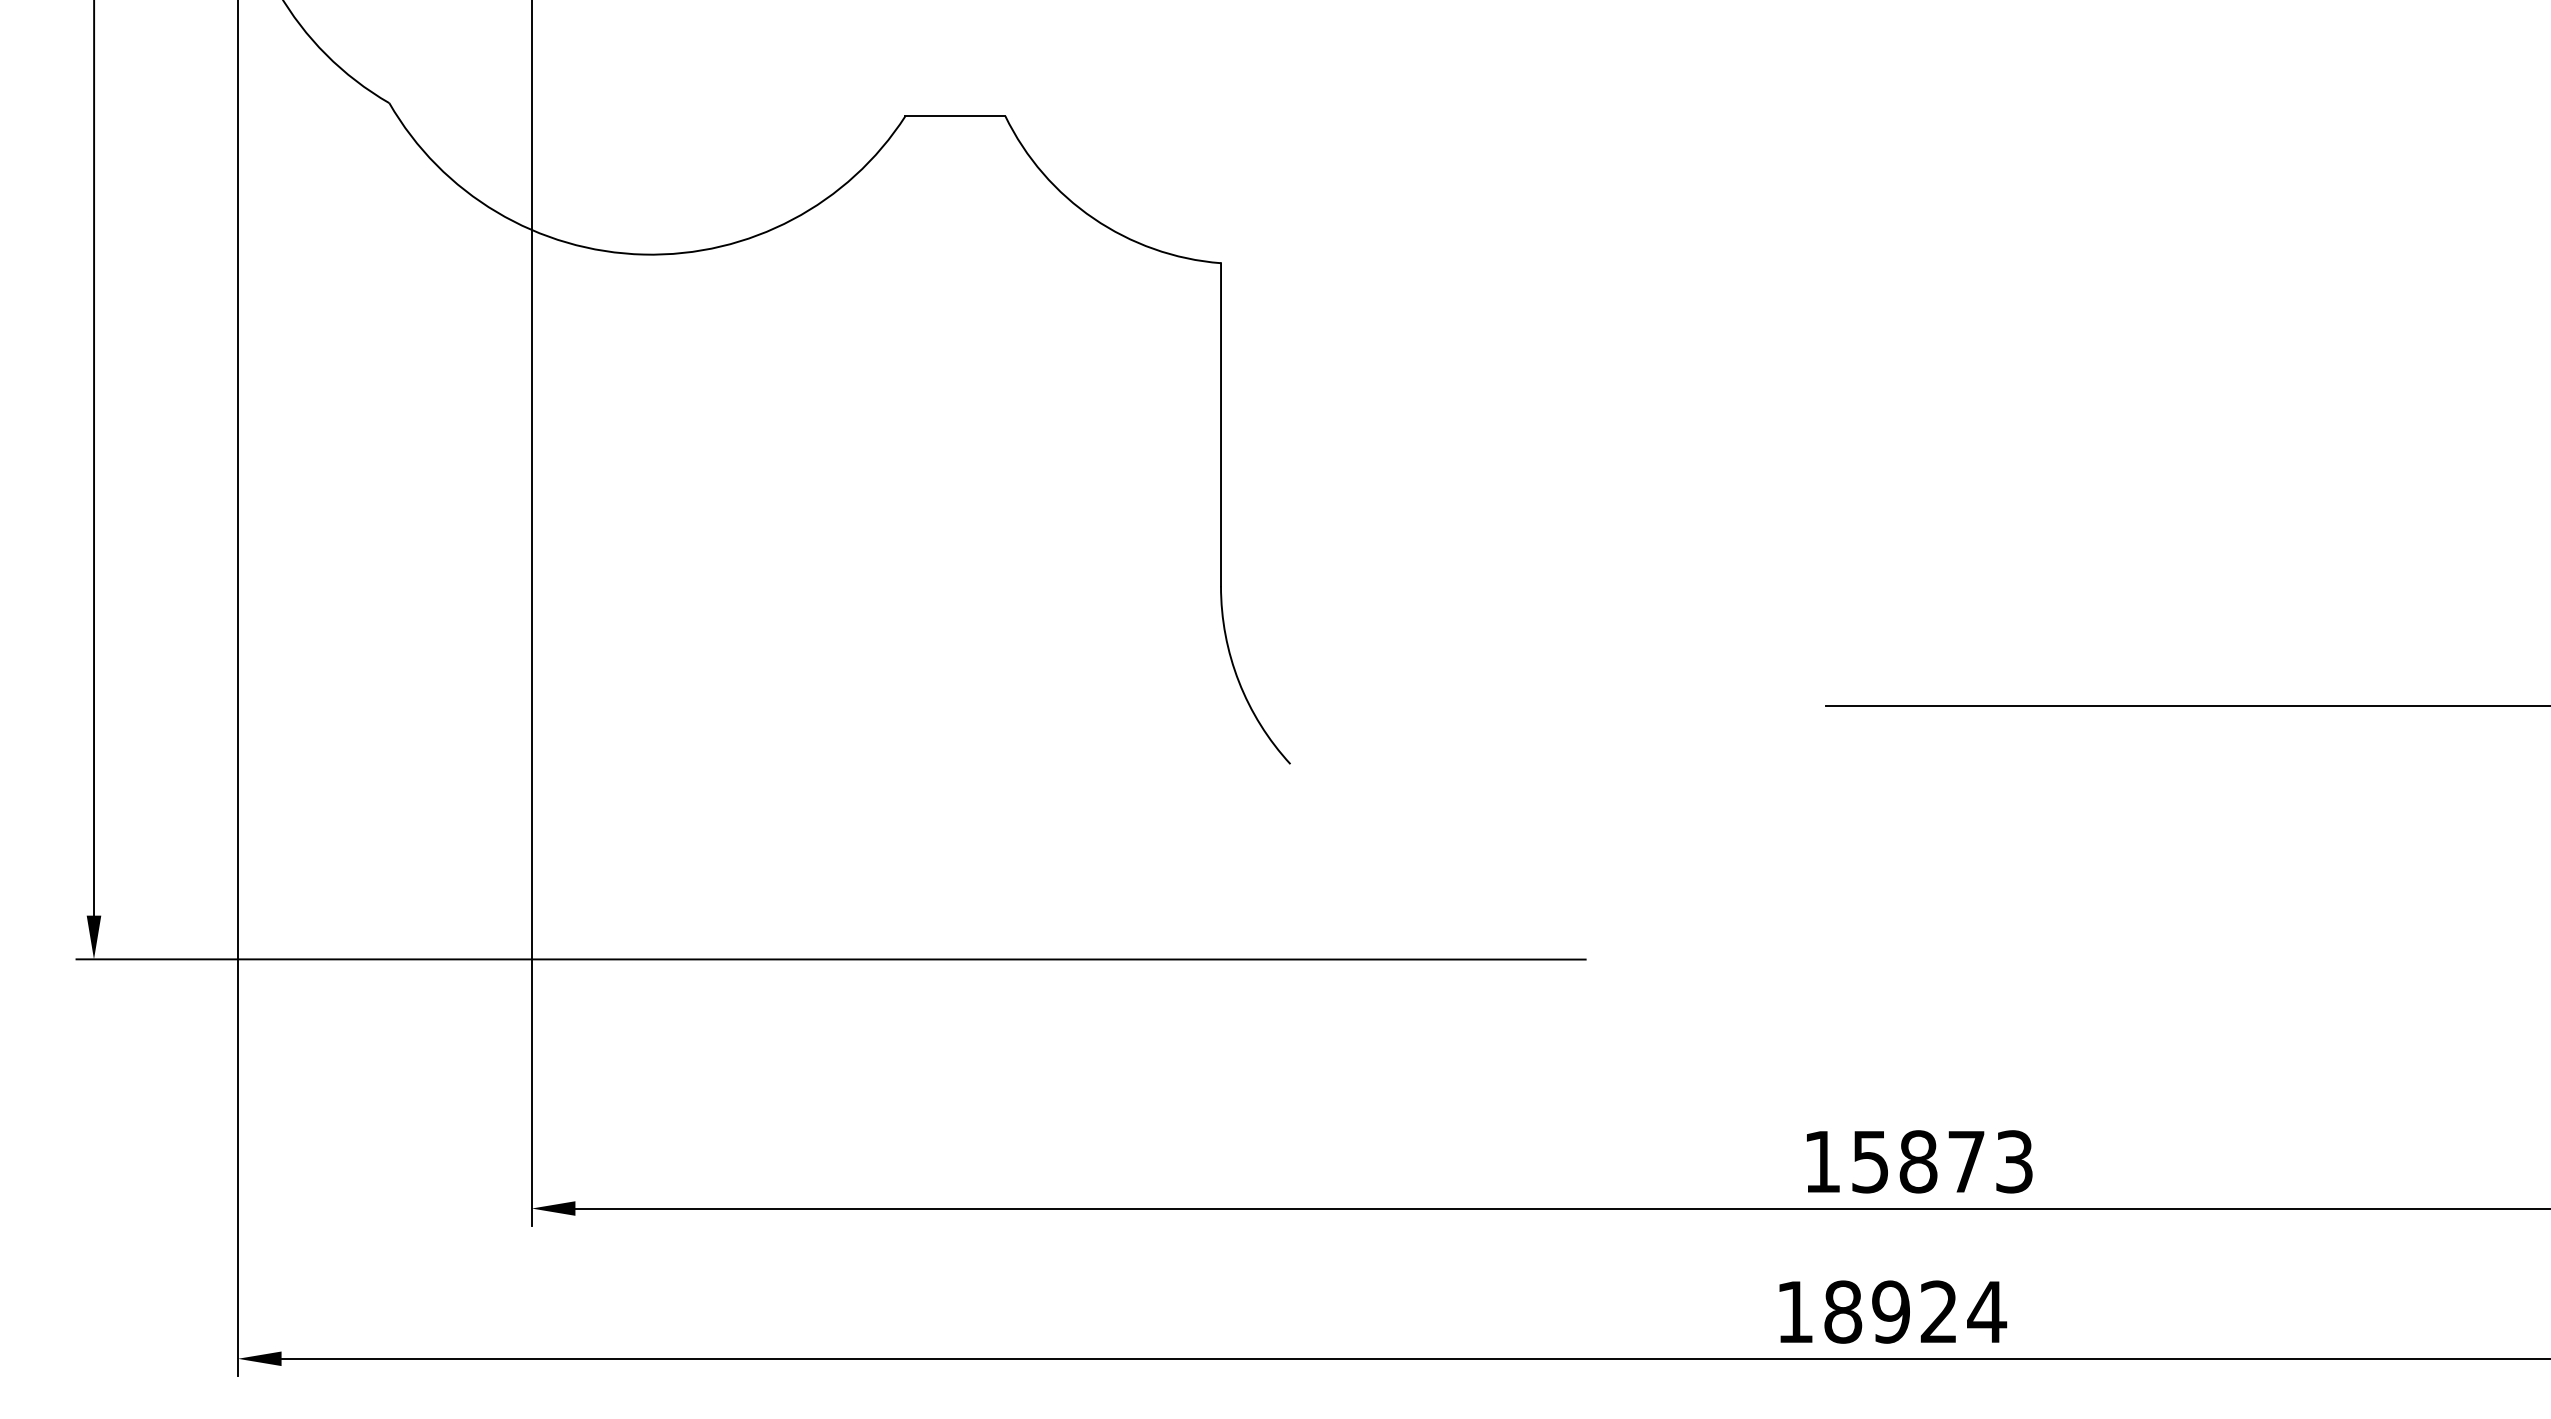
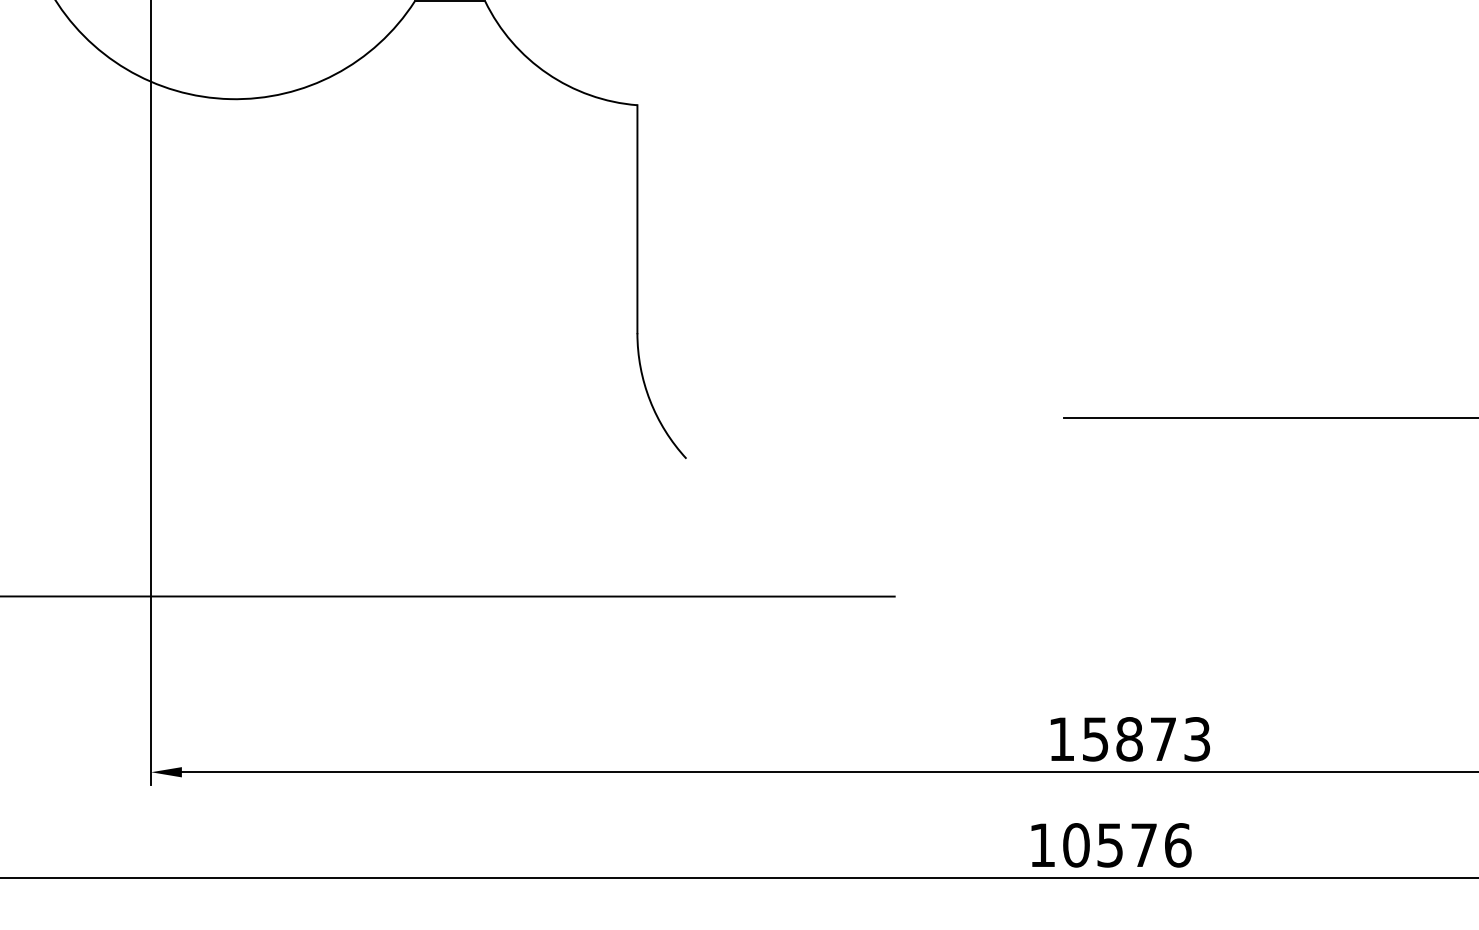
text: (1915, 1311) -> (1127, 844), 18924 -> 10576

